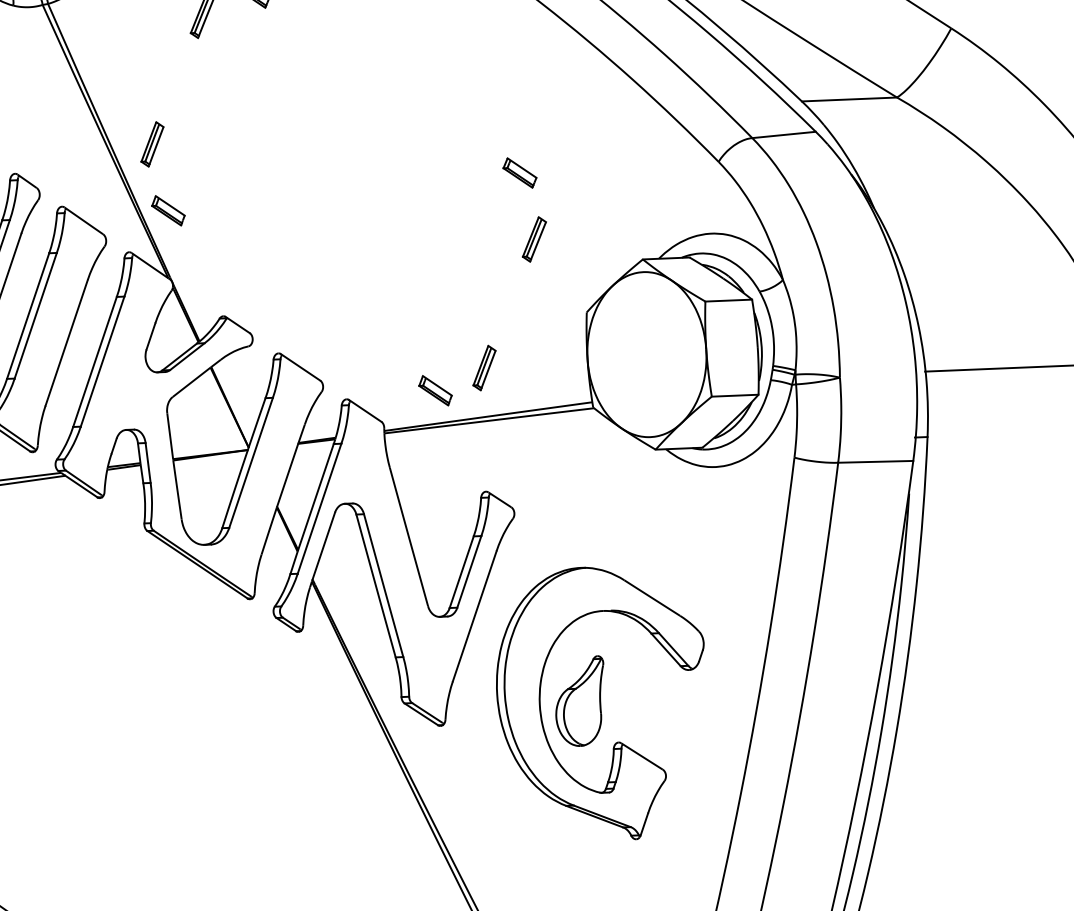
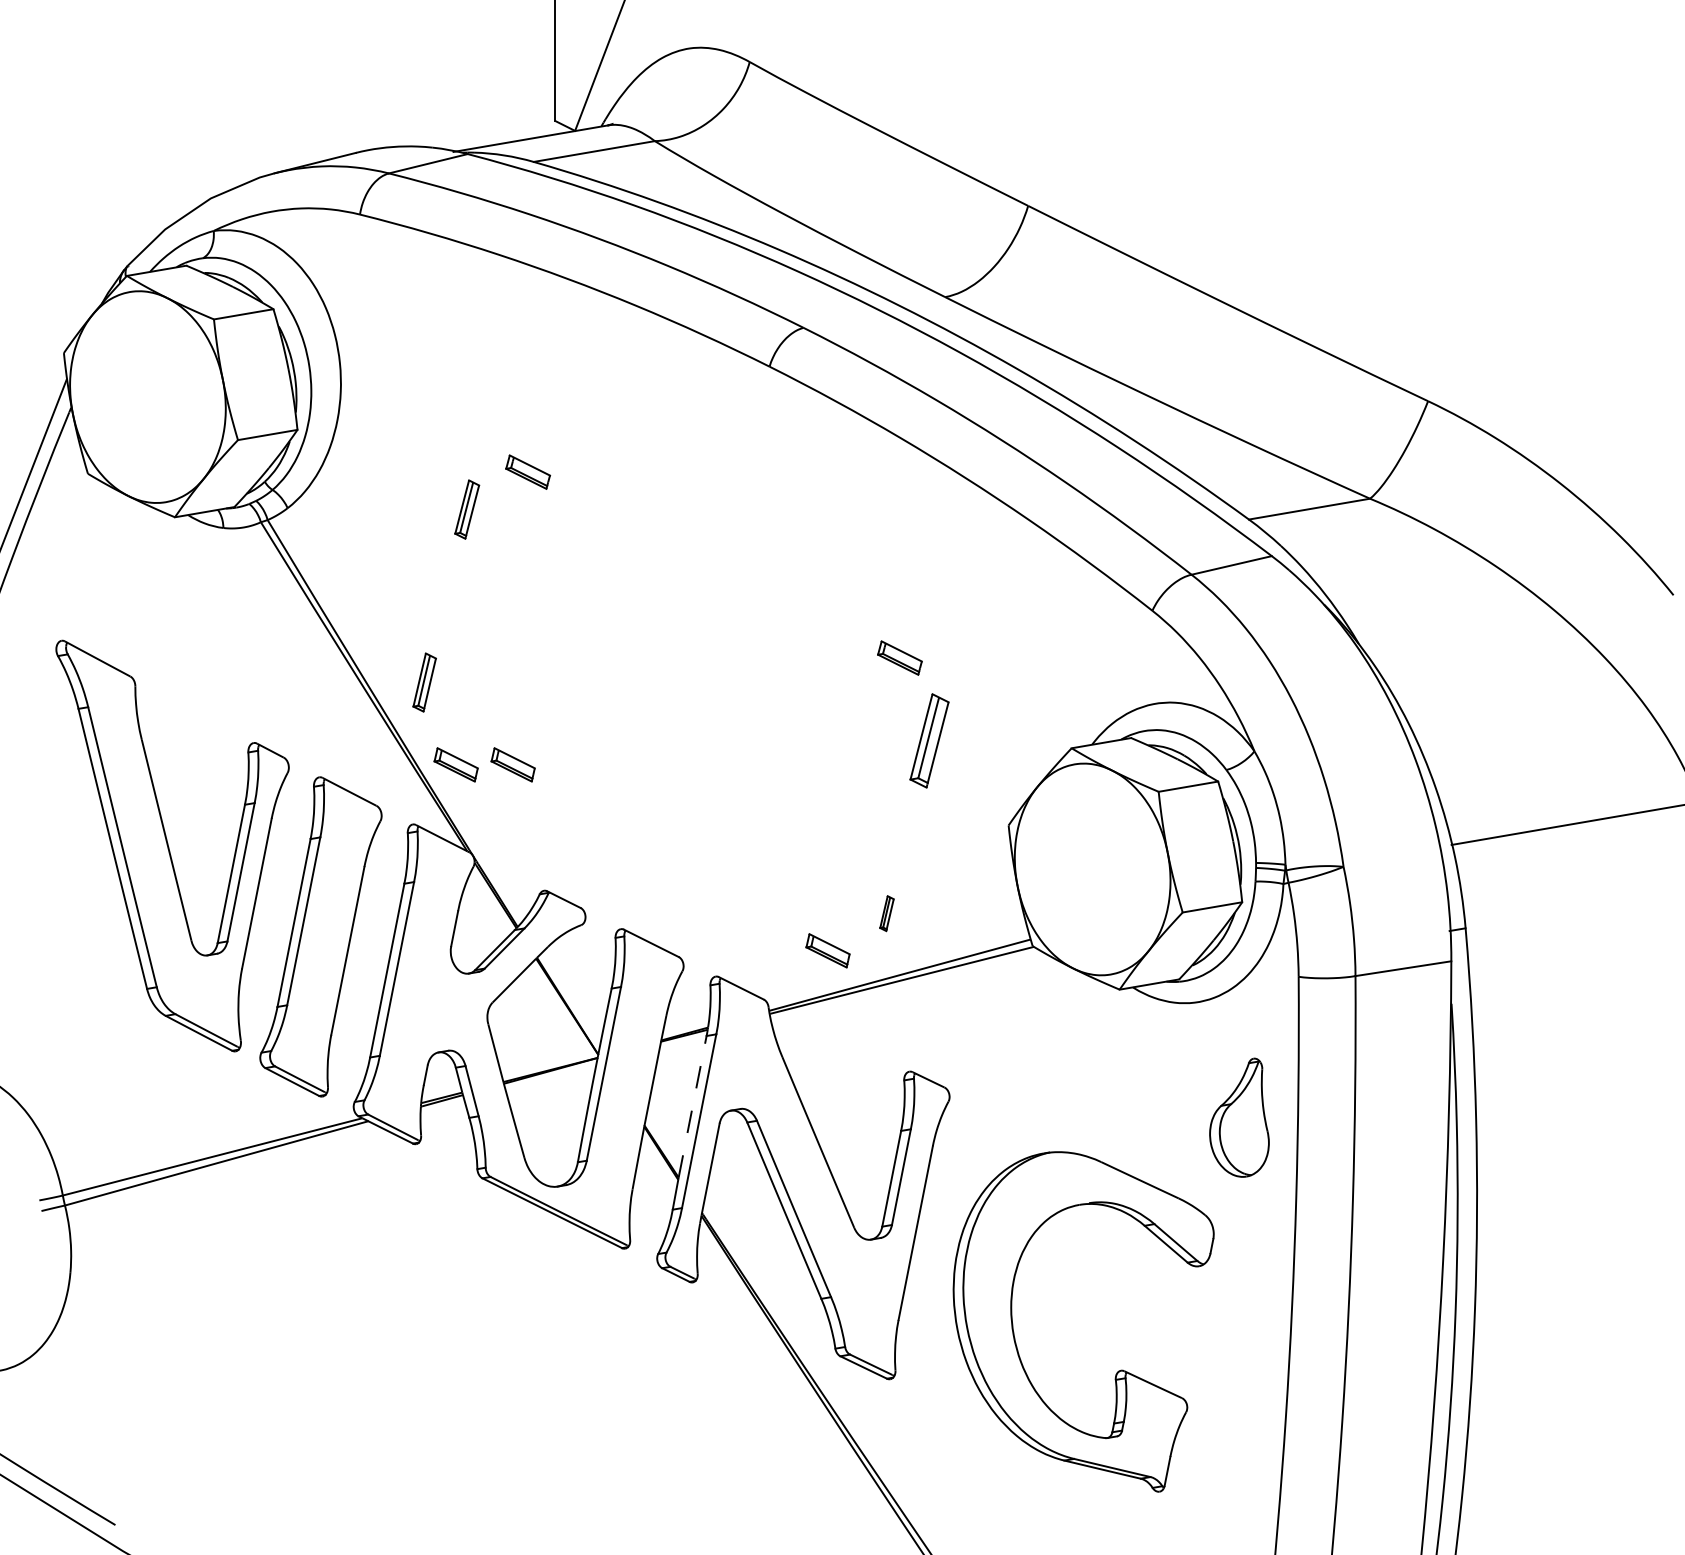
part: (211, 216) -> (512, 764), added
part: (534, 239) -> (929, 740), size x1.6
part: (484, 367) -> (886, 913), size x0.6
line: (315, 496) -> (692, 1106), solid -> dashed
part: (580, 699) -> (1239, 1117), moved

